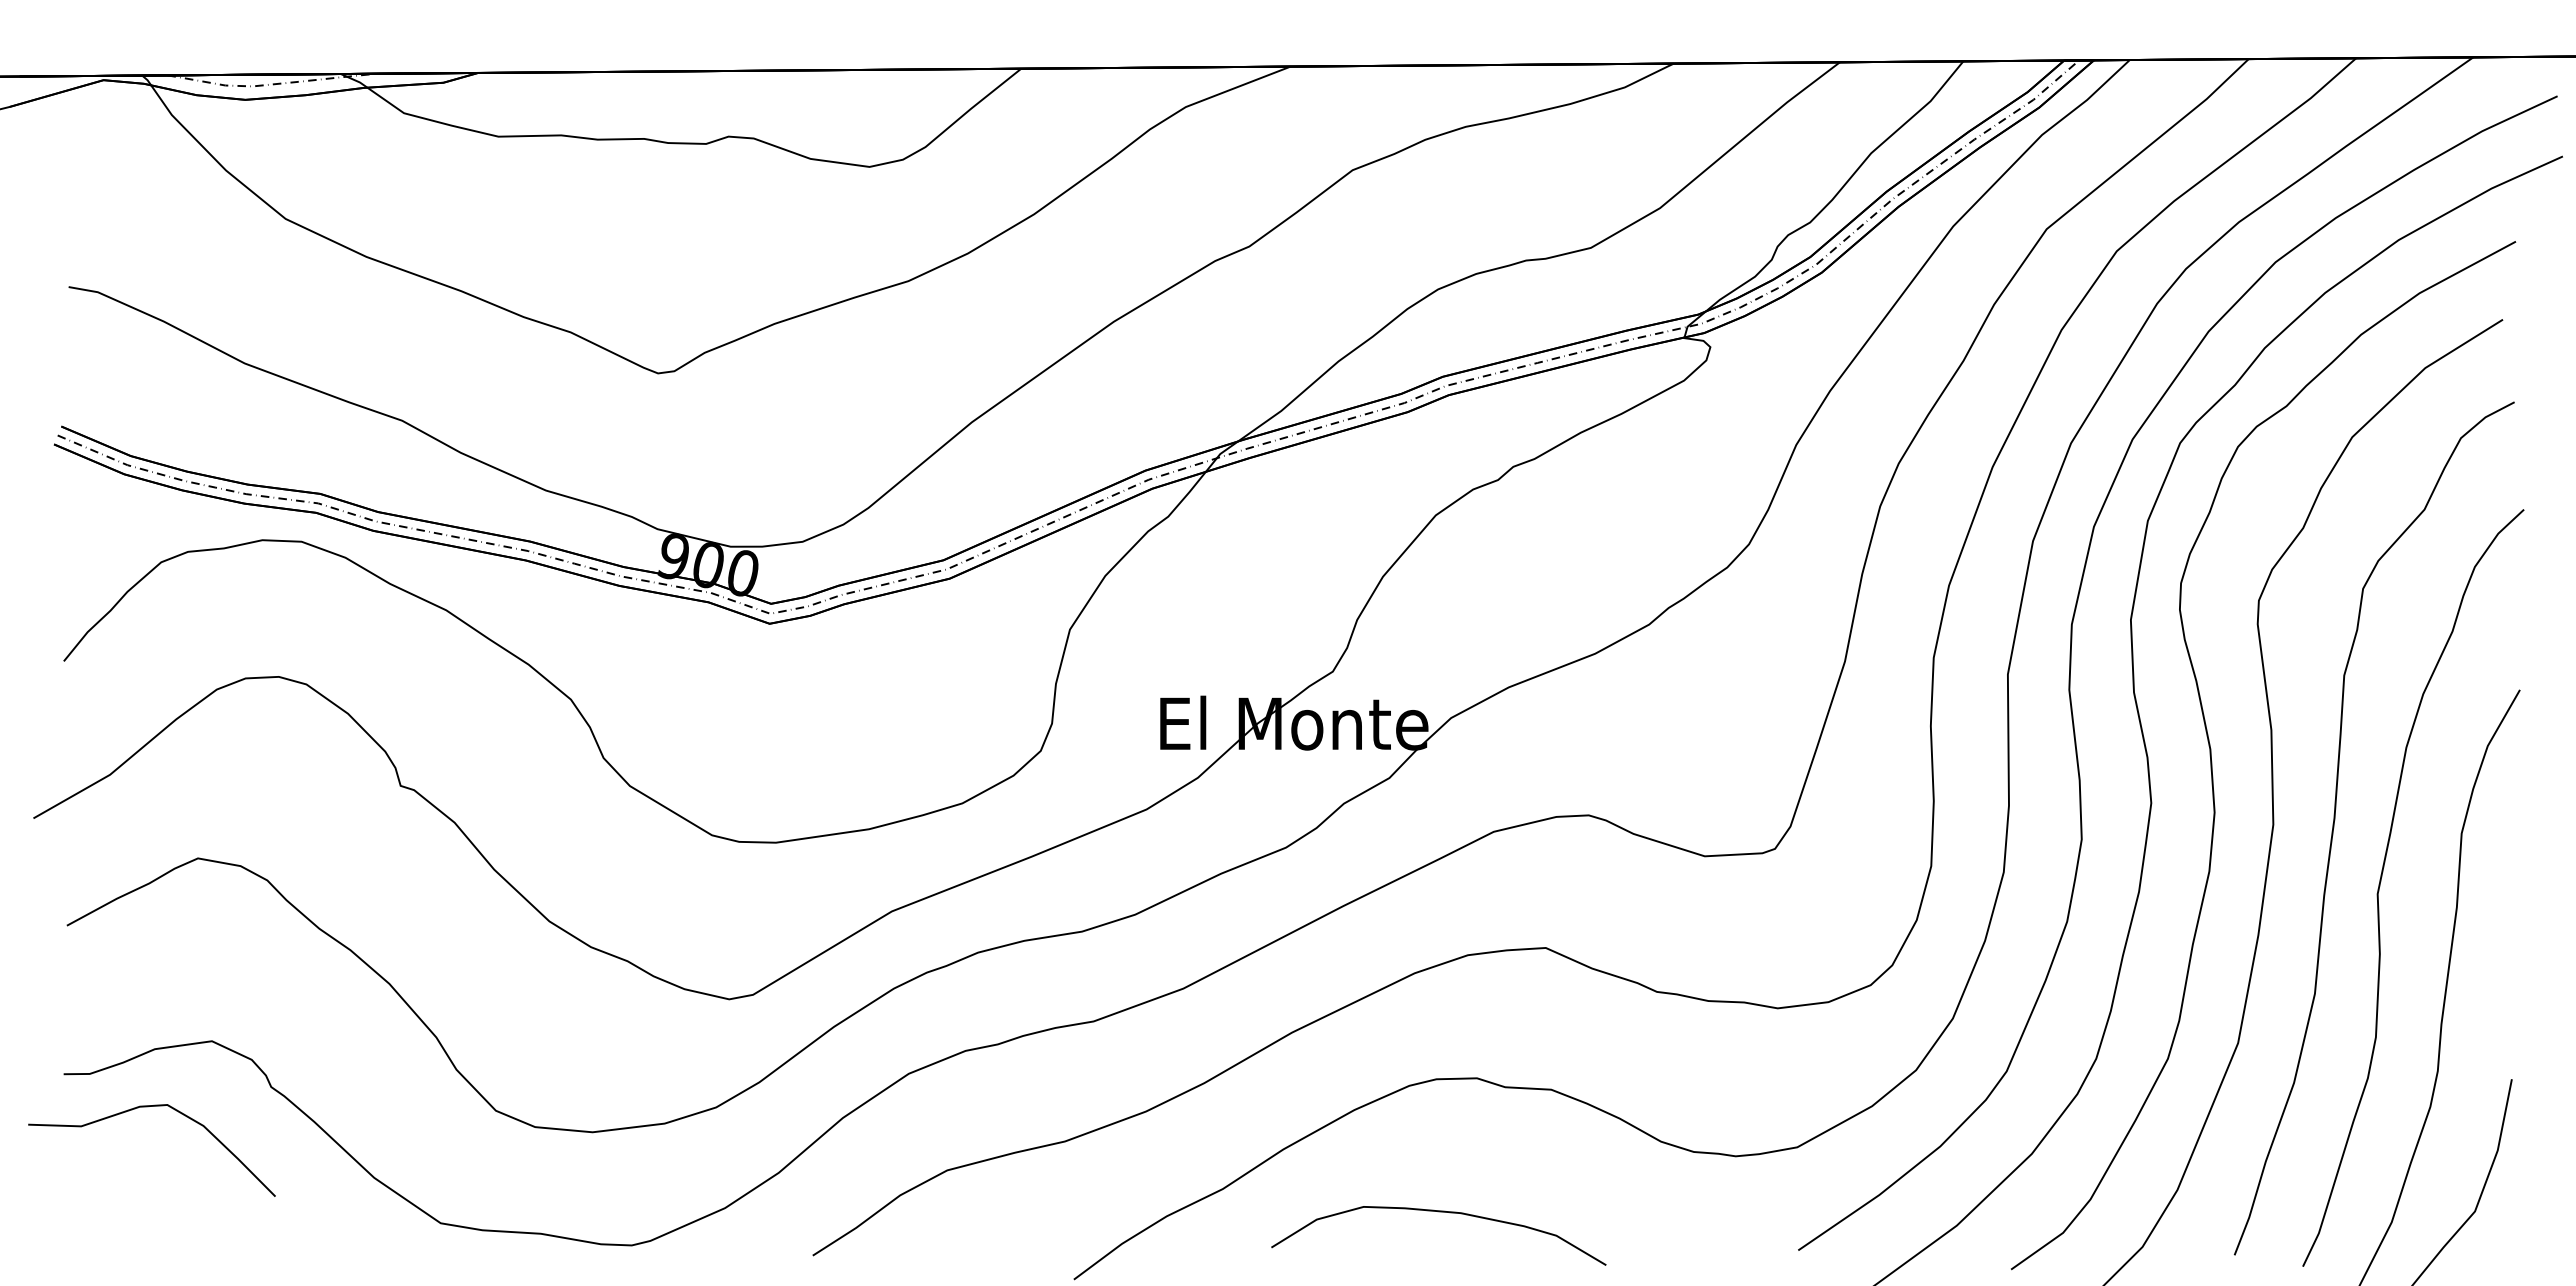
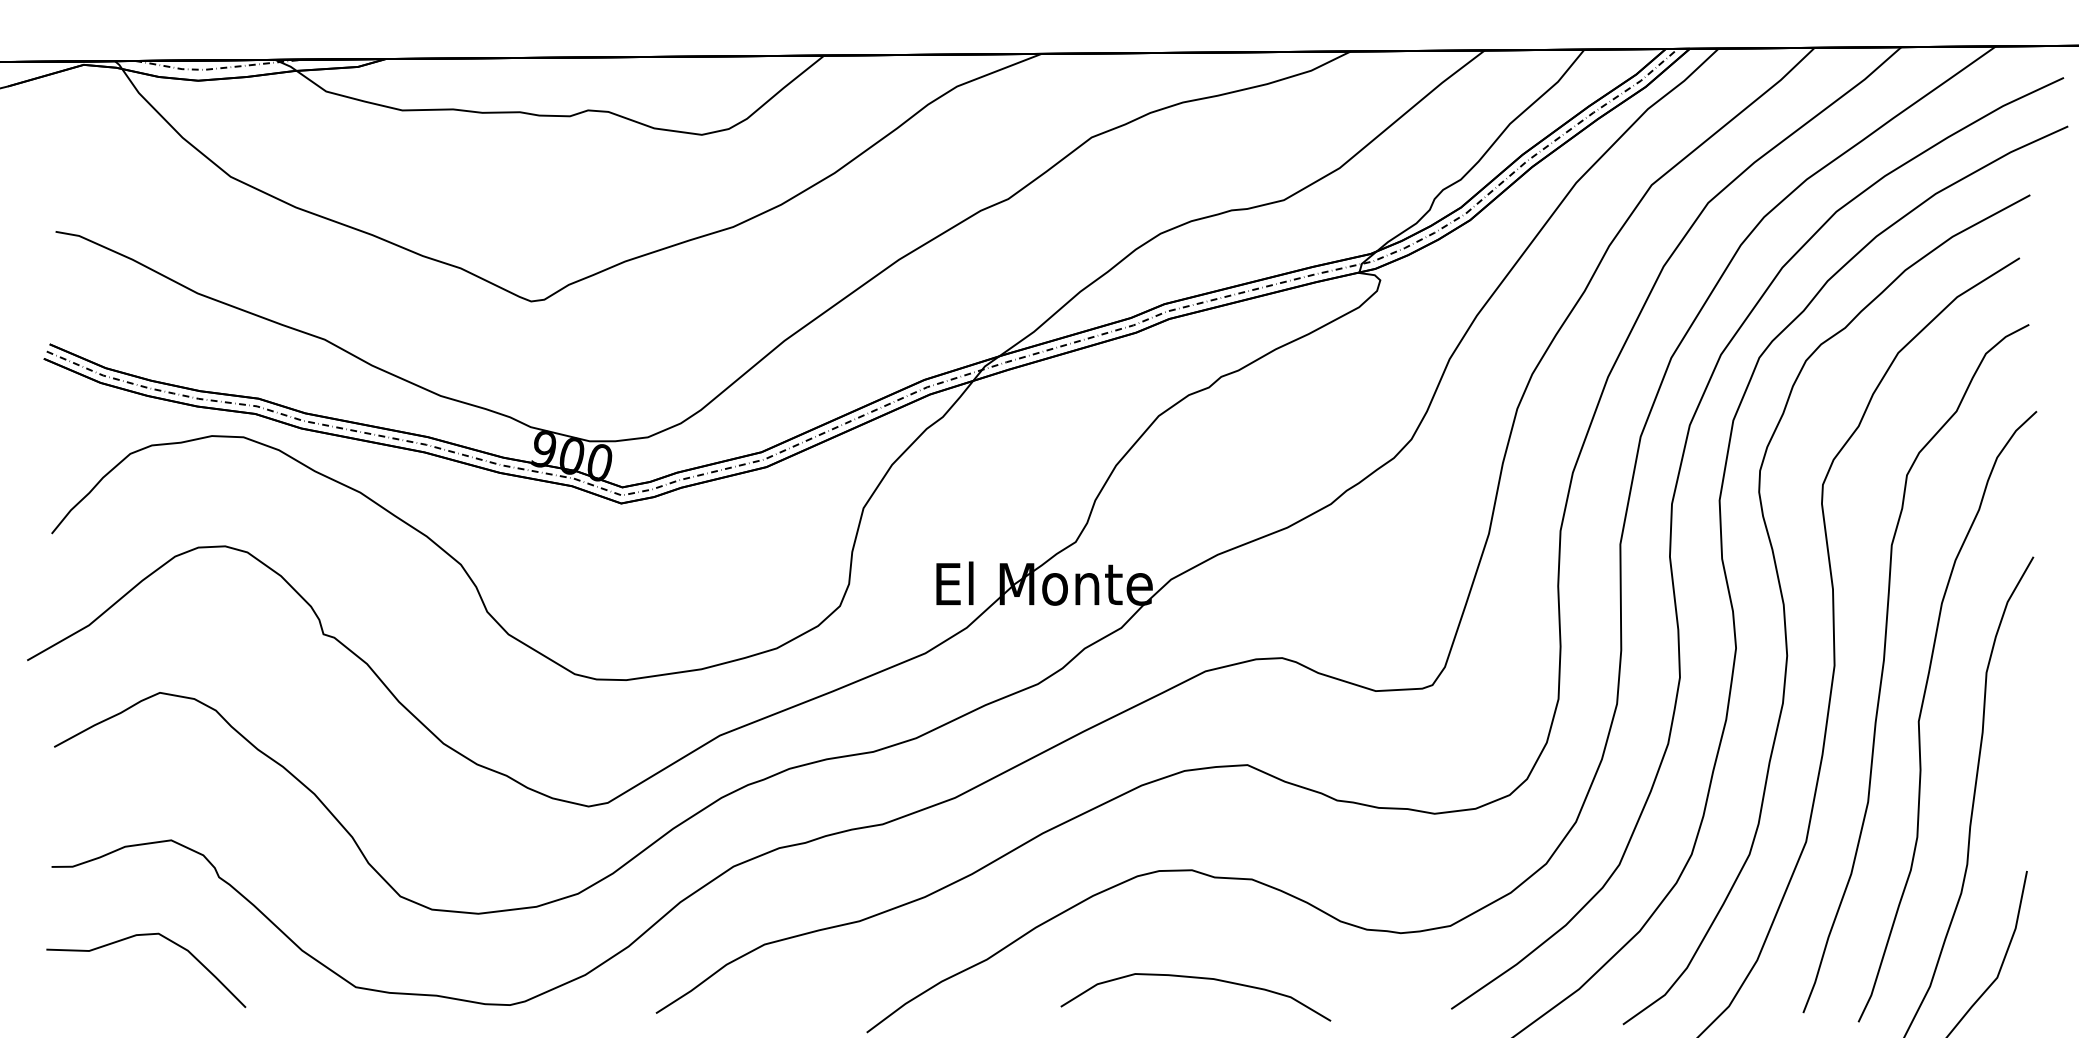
curve: (148, 1107) -> (143, 935), moved
curve: (1438, 1212) -> (1195, 978), moved

